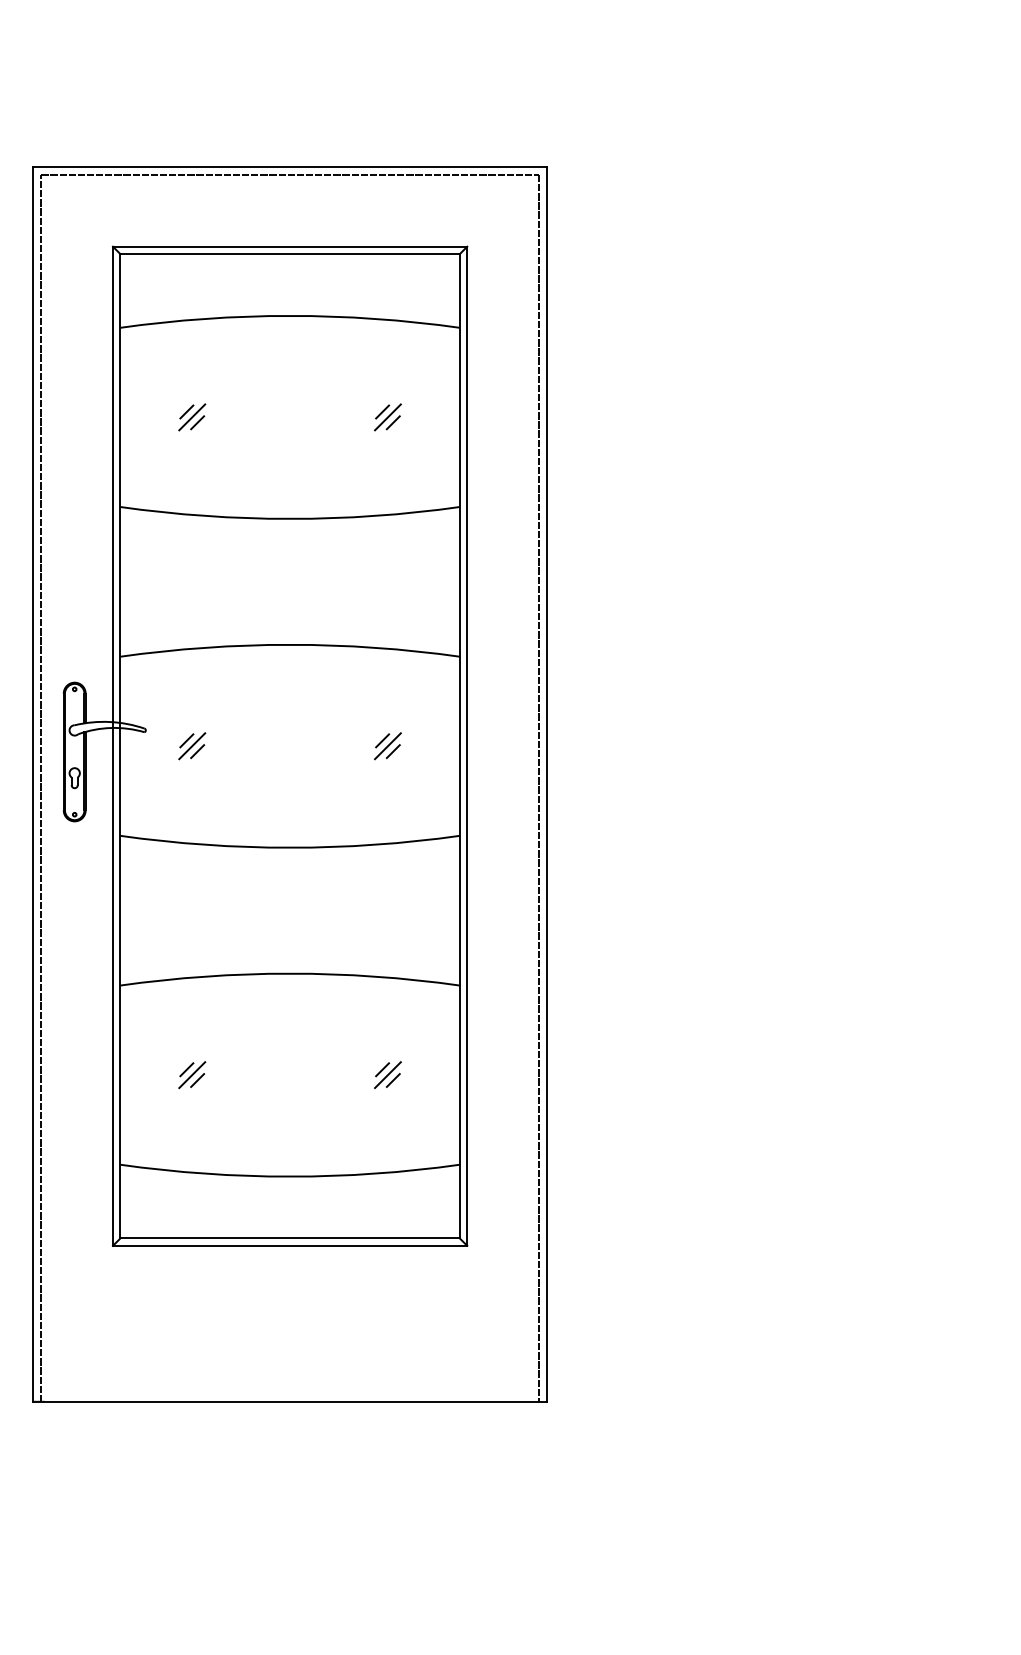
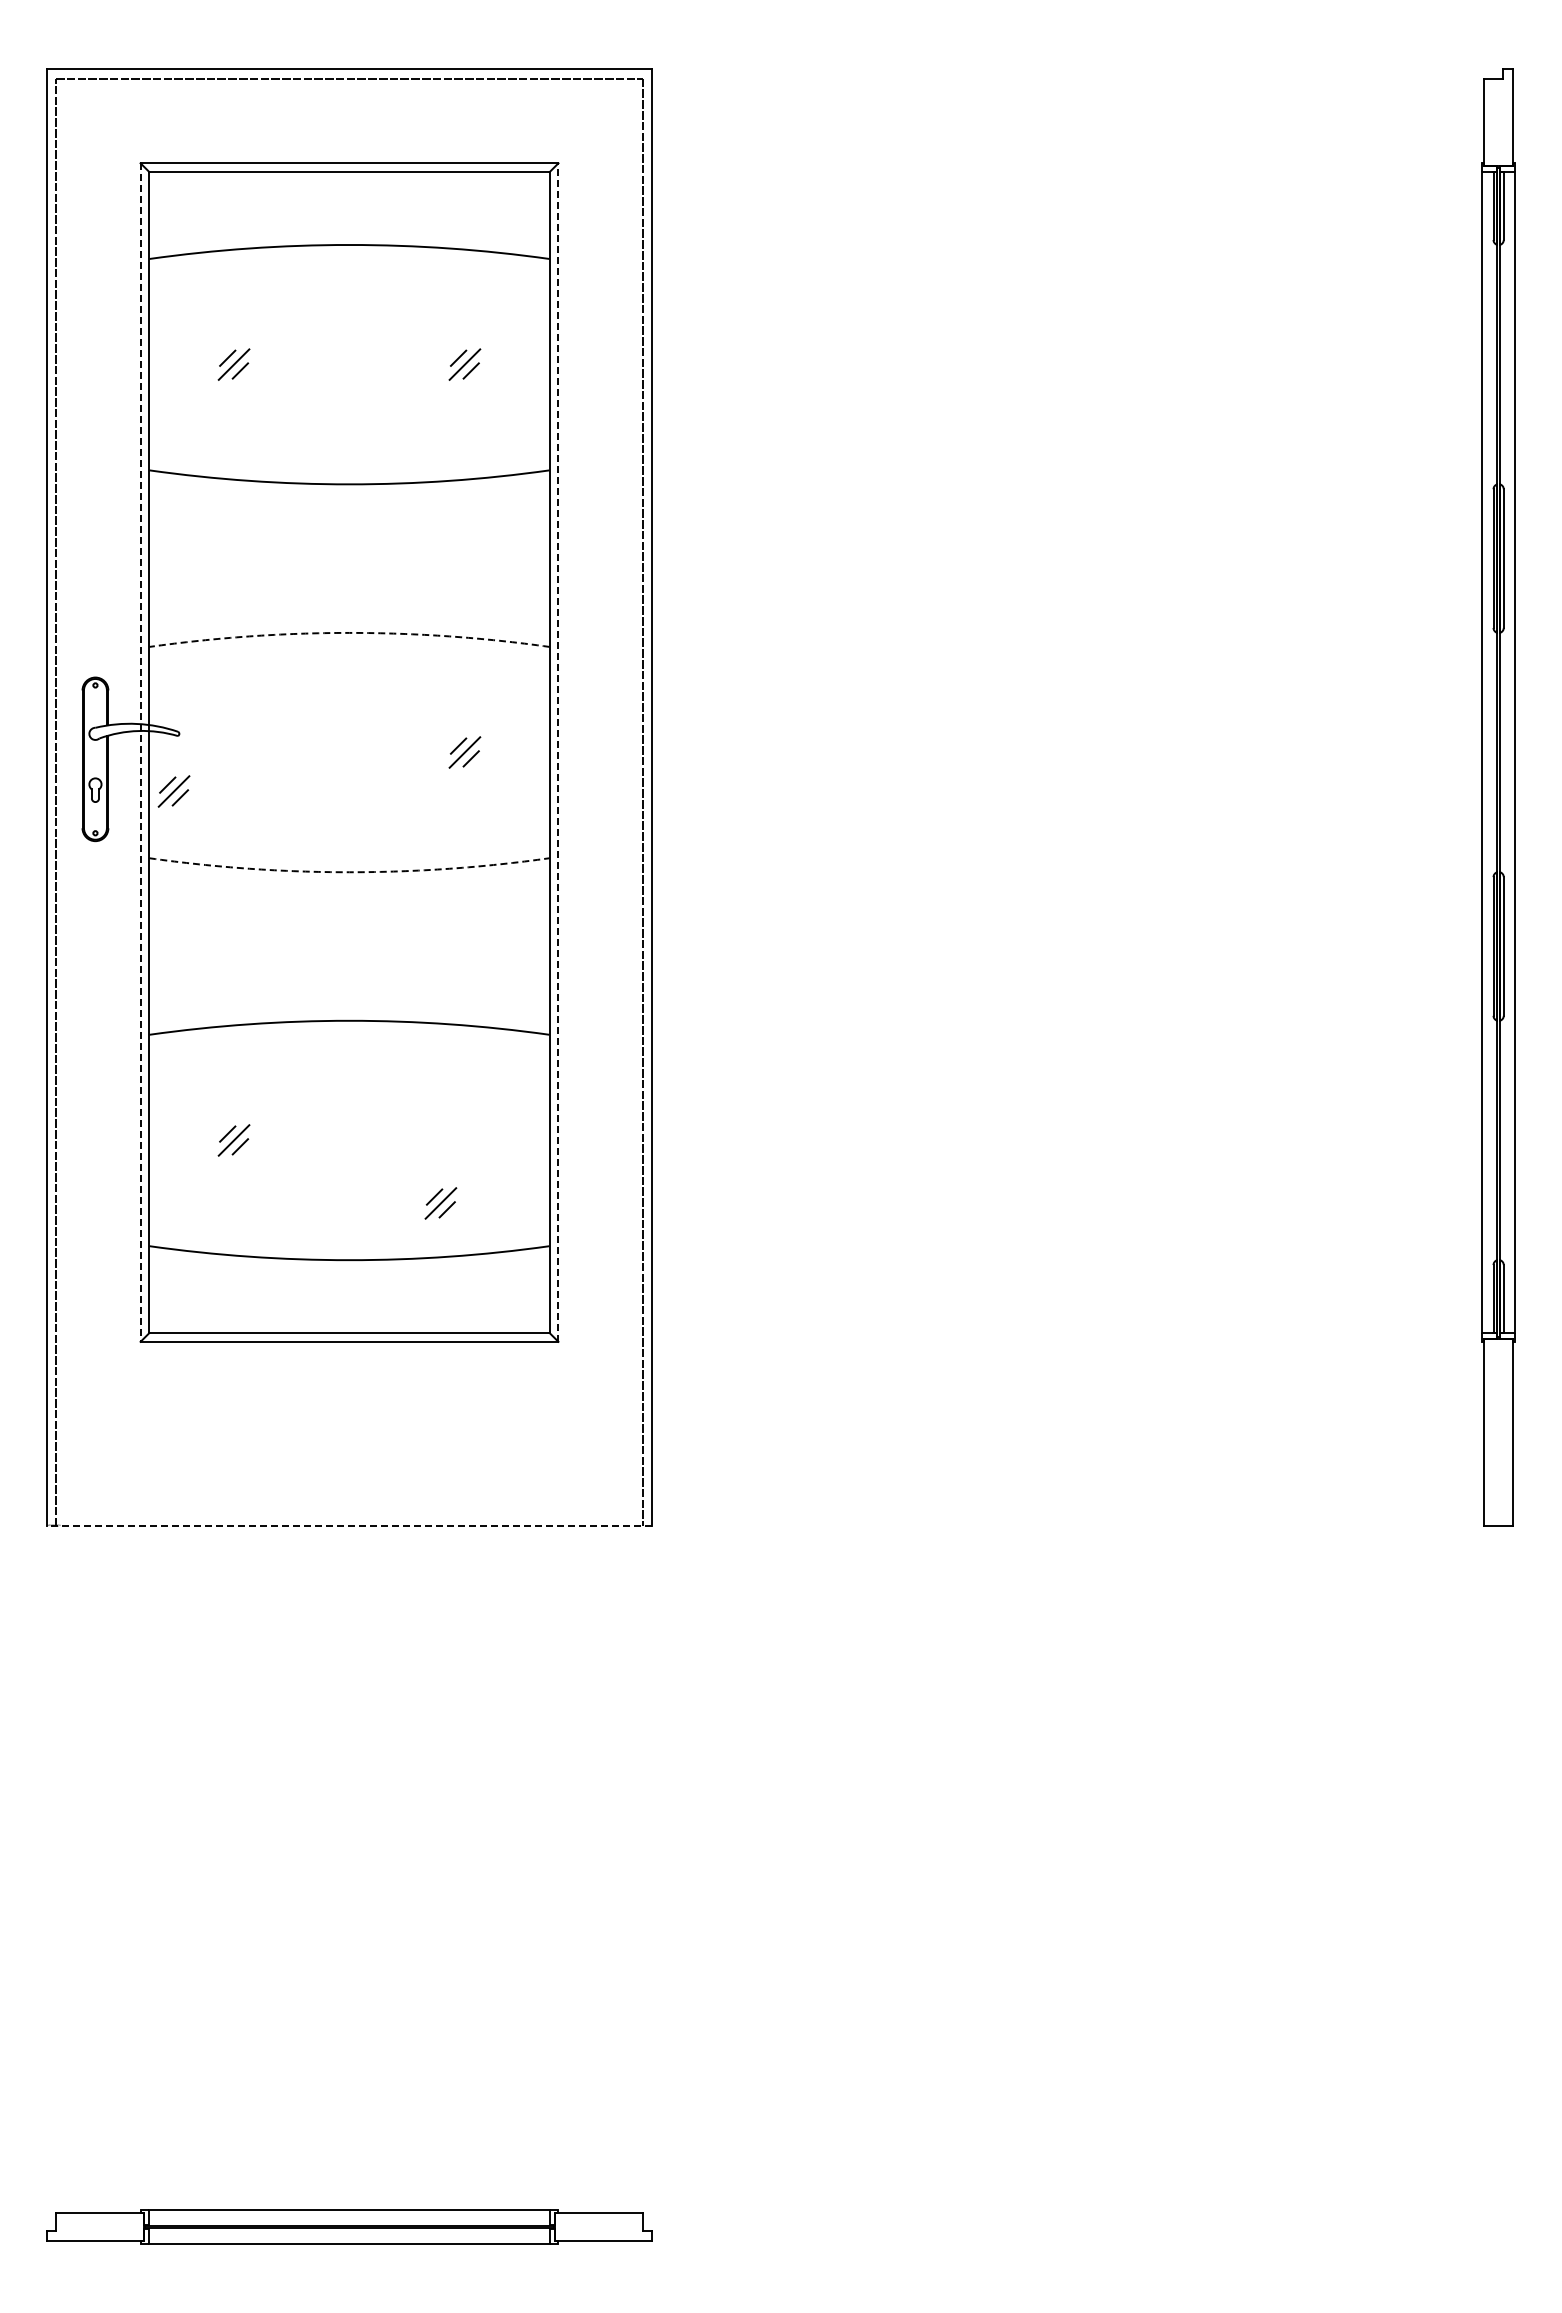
arc: (290, 644) -> (349, 632), solid -> dashed
part: (191, 746) -> (173, 791), moved
line: (467, 746) -> (558, 752), solid -> dashed
line: (112, 747) -> (140, 753), solid -> dashed
arc: (290, 847) -> (349, 872), solid -> dashed
part: (387, 1075) -> (440, 1203), moved
line: (290, 1402) -> (349, 1526), solid -> dashed

